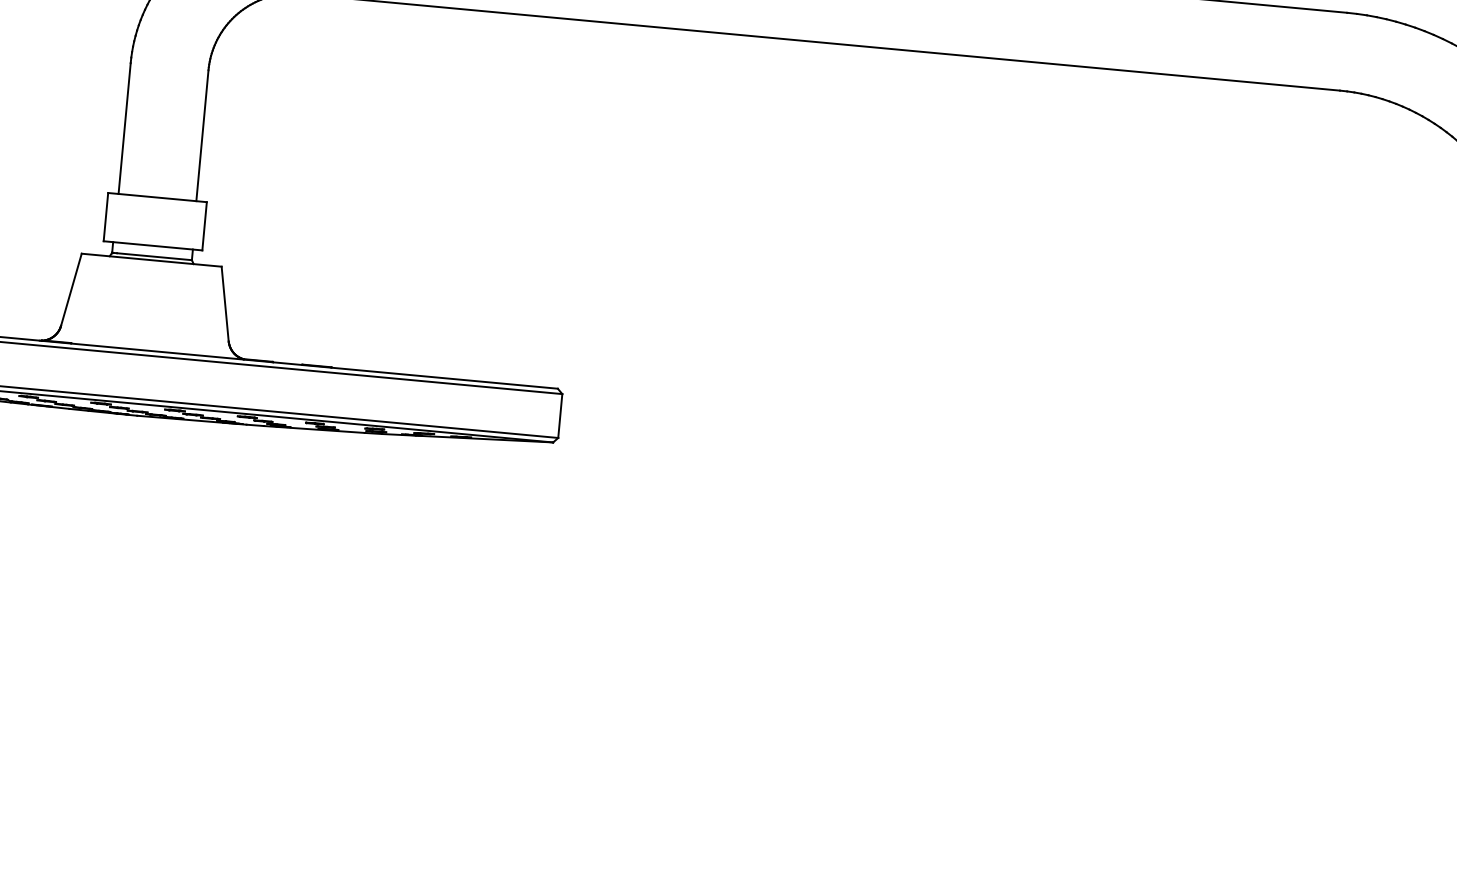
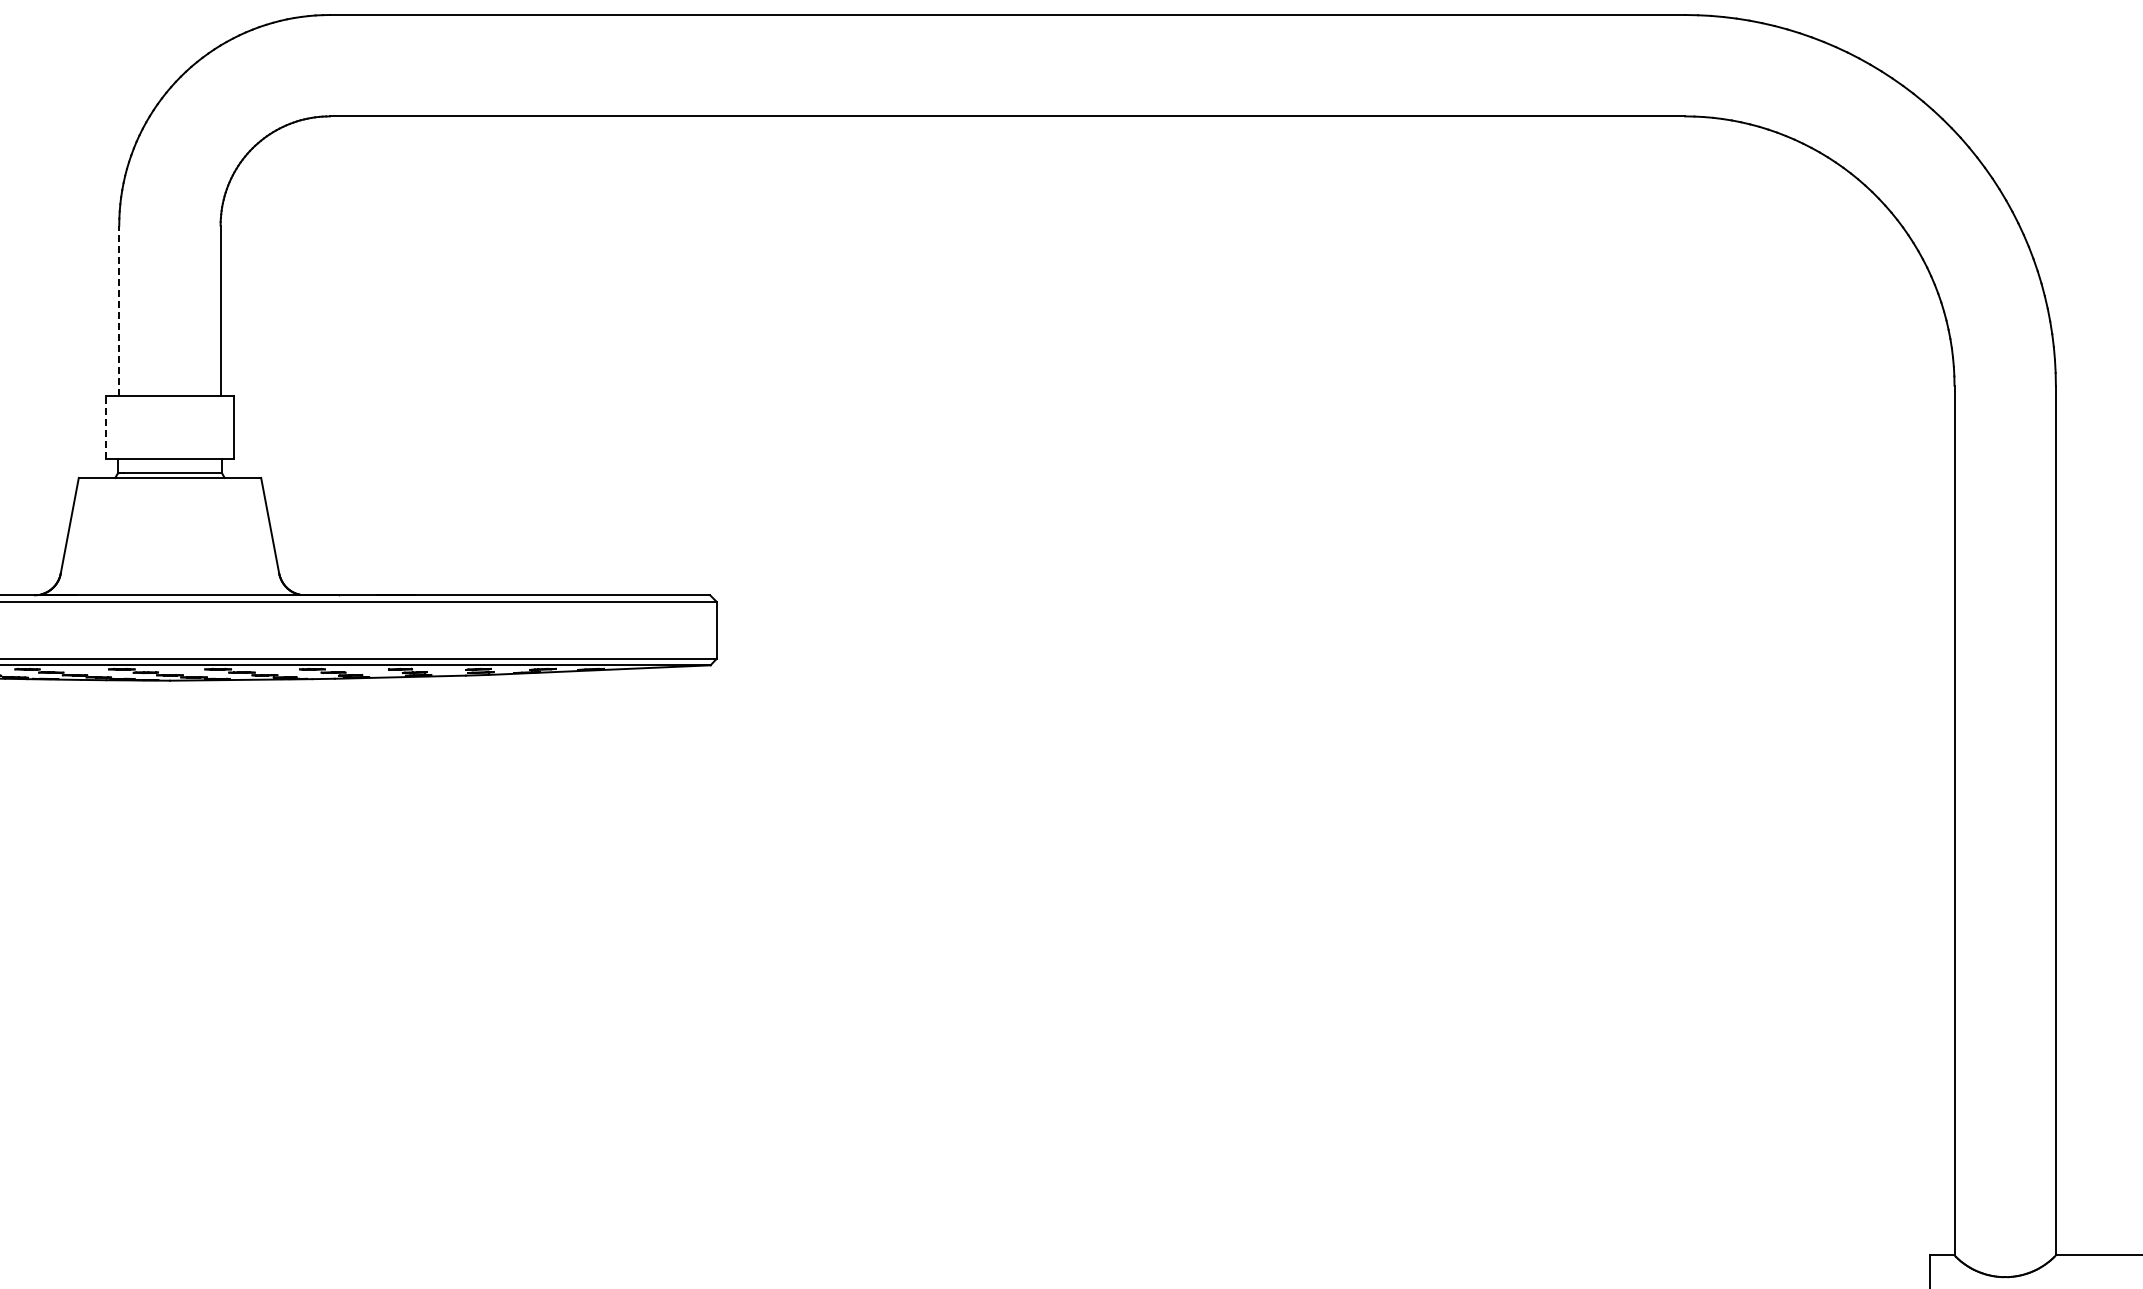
line: (124, 128) -> (119, 310), solid -> dashed
line: (105, 216) -> (105, 427), solid -> dashed

